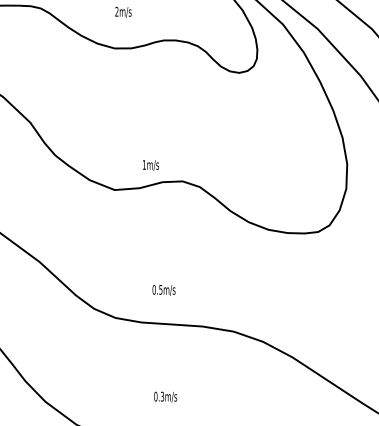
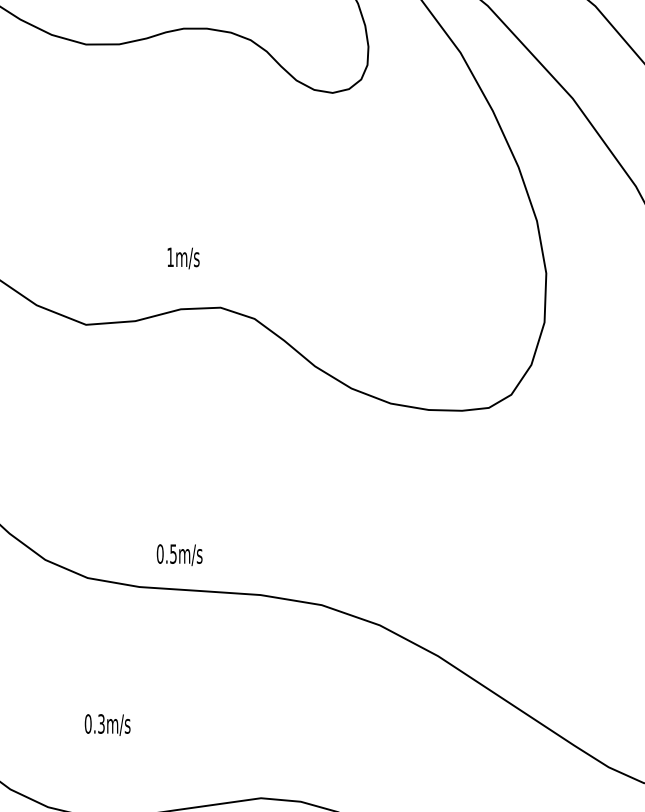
text: (150, 165) -> (182, 258), moved
text: (163, 290) -> (178, 555), moved
text: (165, 396) -> (107, 723), moved

